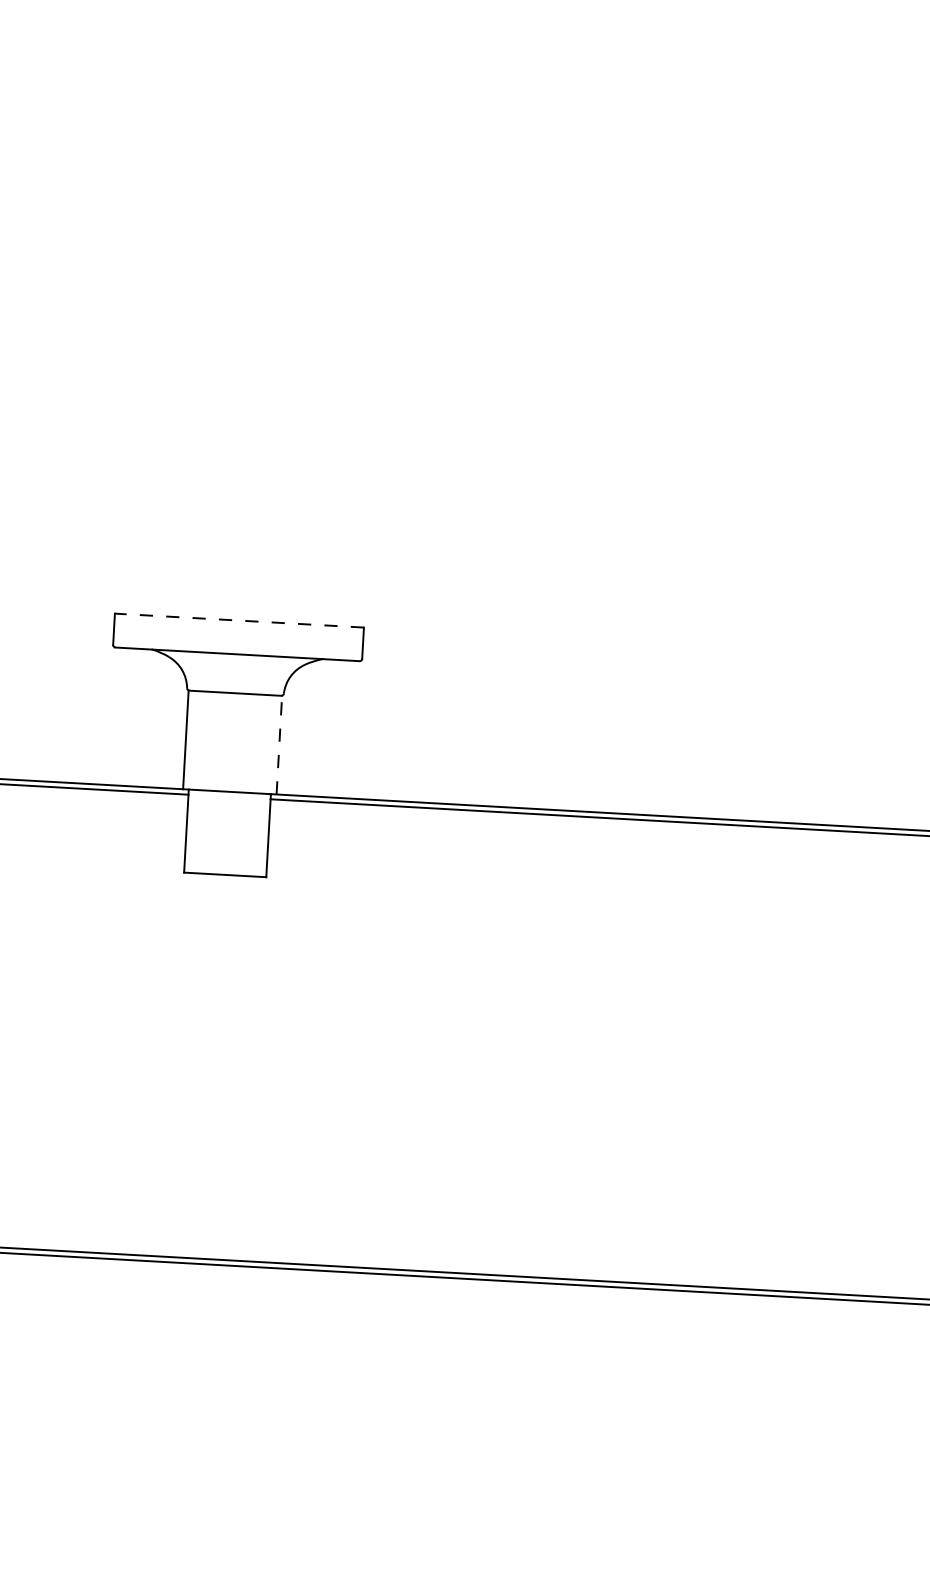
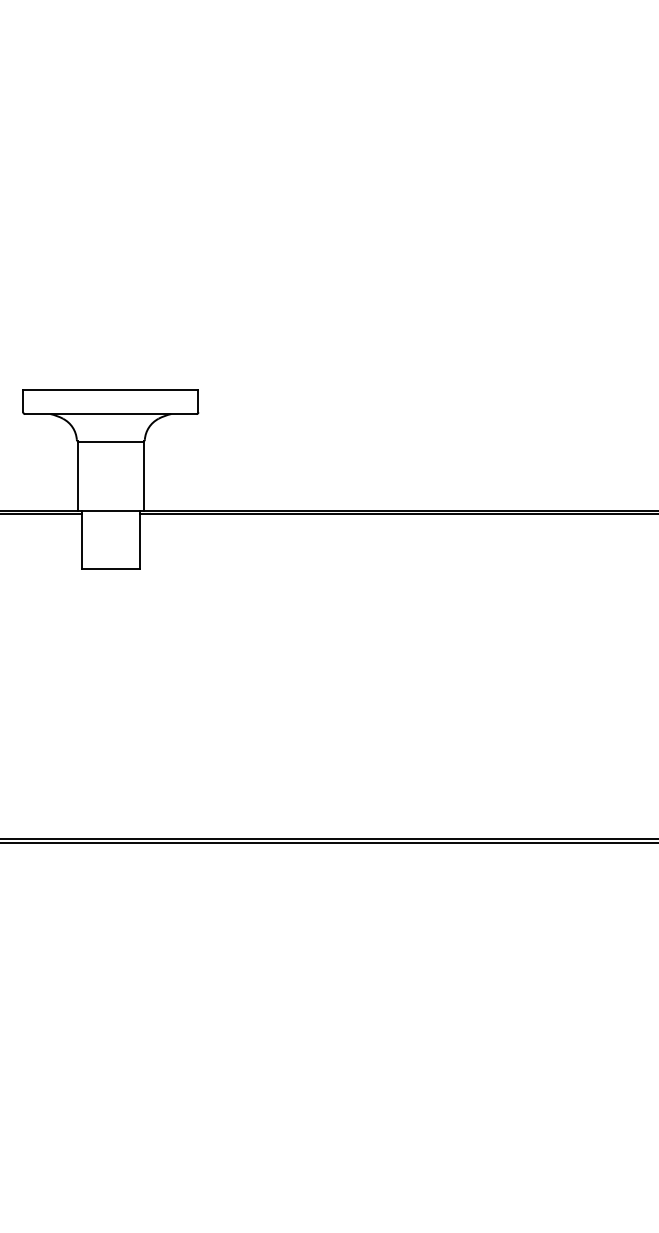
line: (238, 620) -> (110, 390), dashed -> solid
line: (279, 745) -> (143, 476), dashed -> solid

